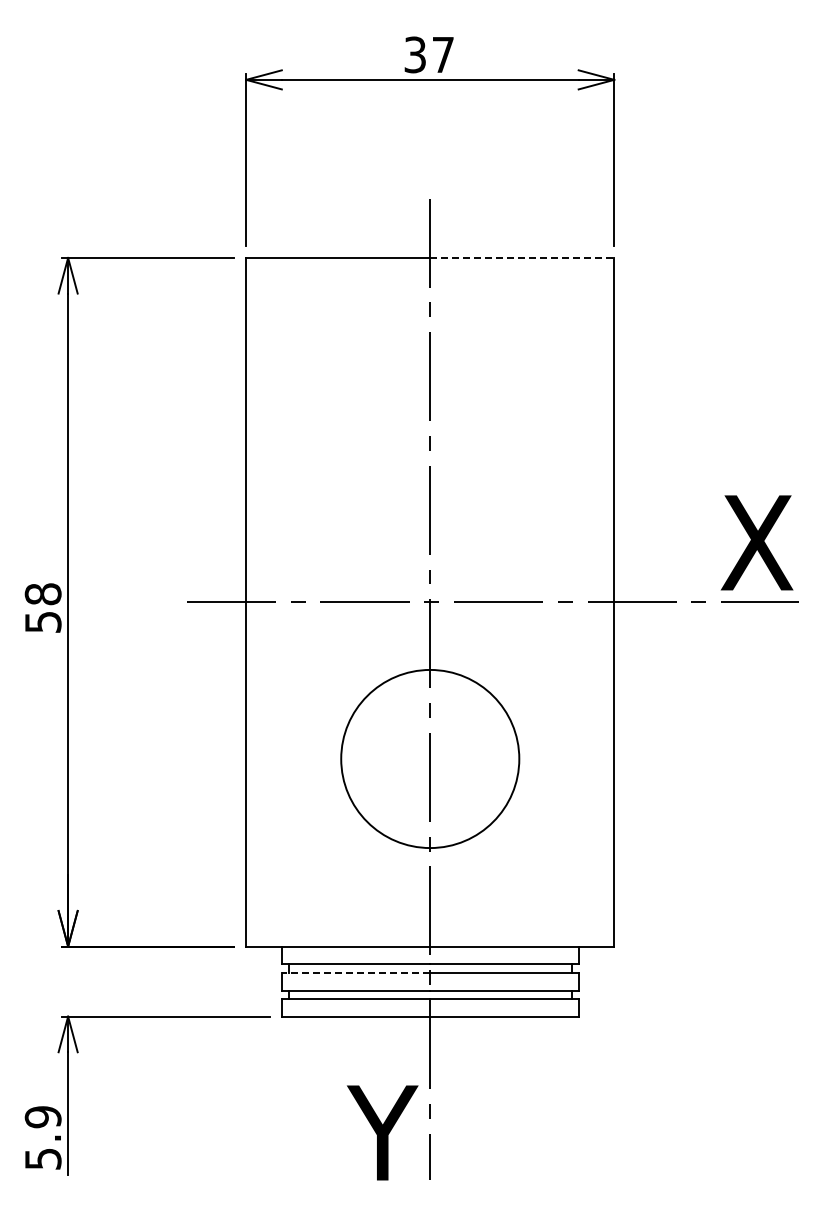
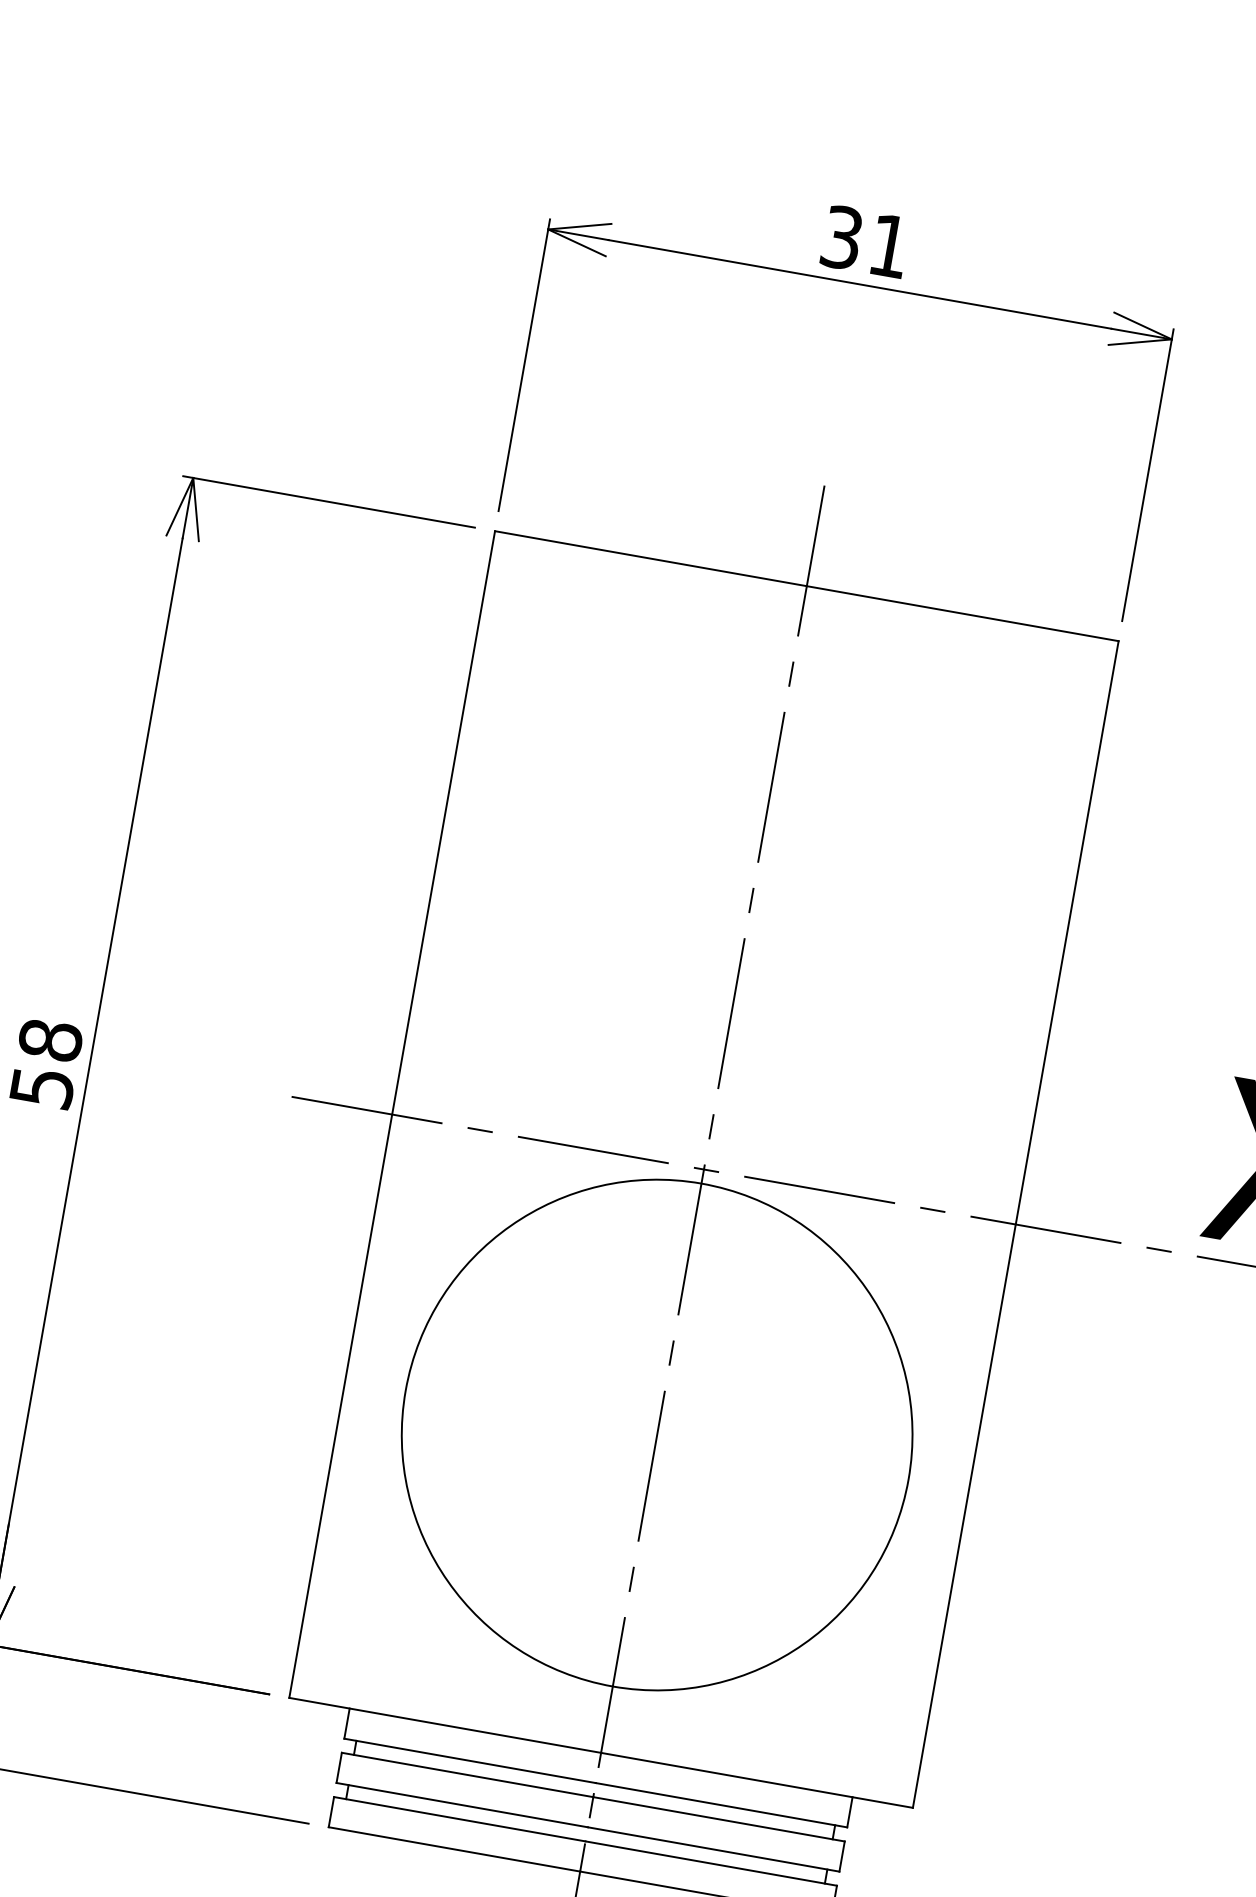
text: (443, 54) -> (890, 245), 37 -> 31
line: (522, 257) -> (963, 612), dashed -> solid
circle: (429, 758) -> (656, 1433), size x1.67
line: (355, 972) -> (466, 1774), dashed -> solid

